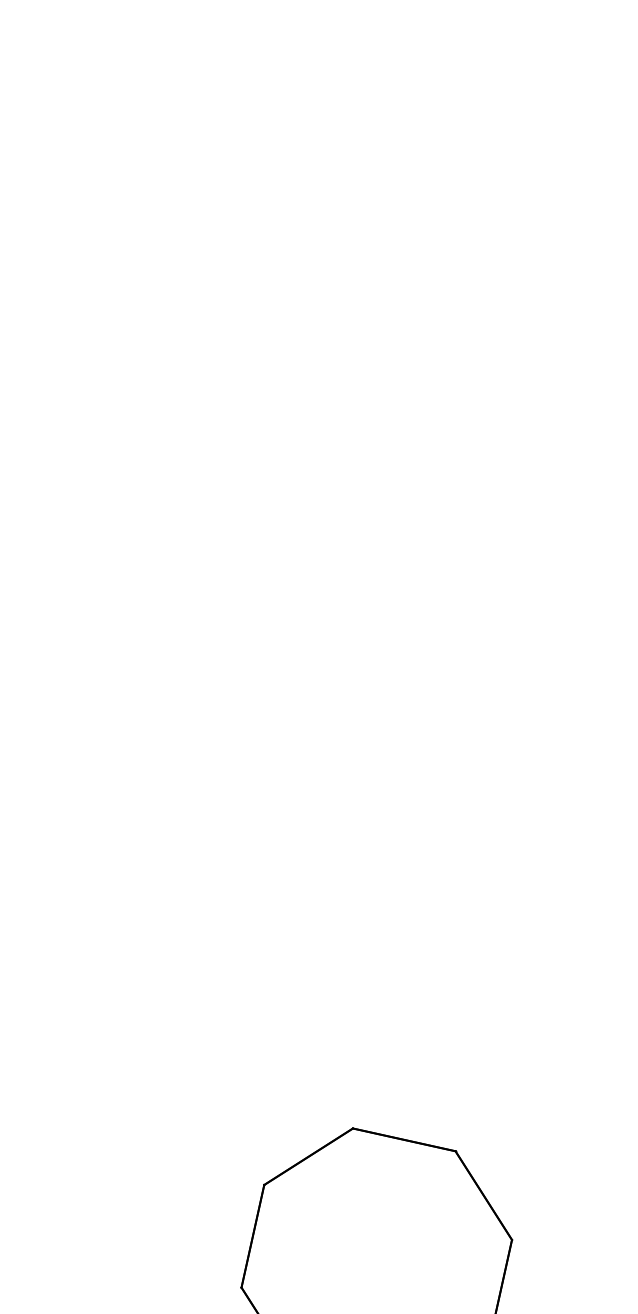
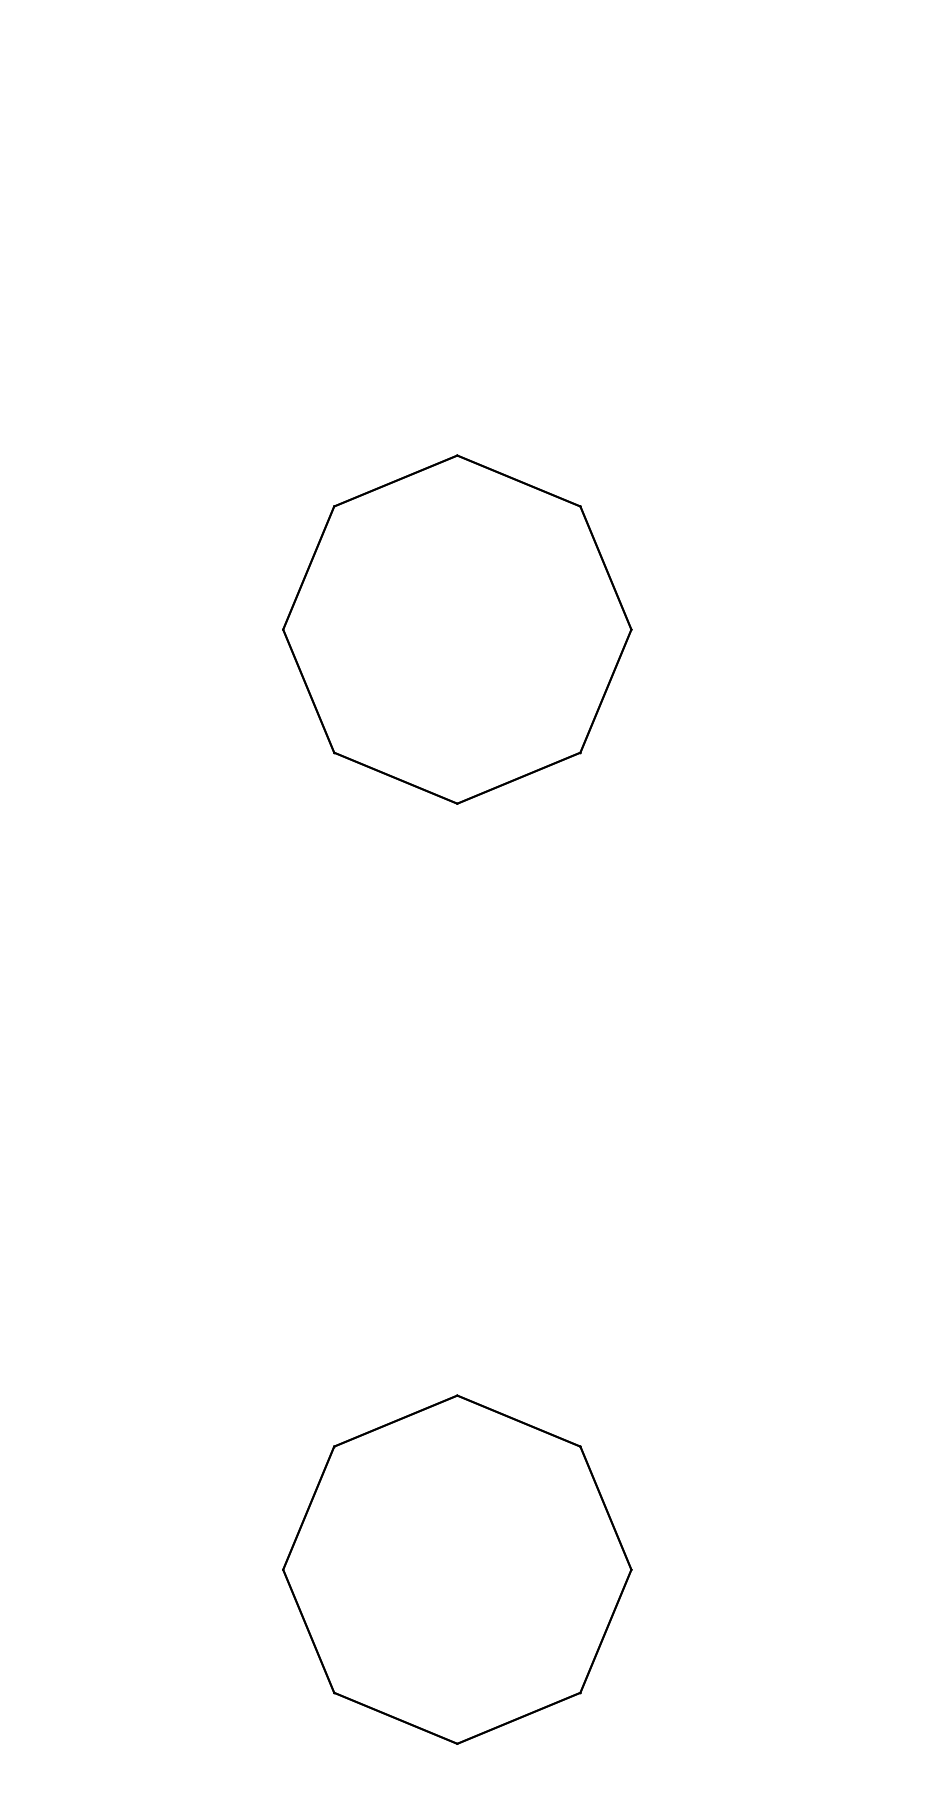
part: (248, 533) -> (457, 629), added

